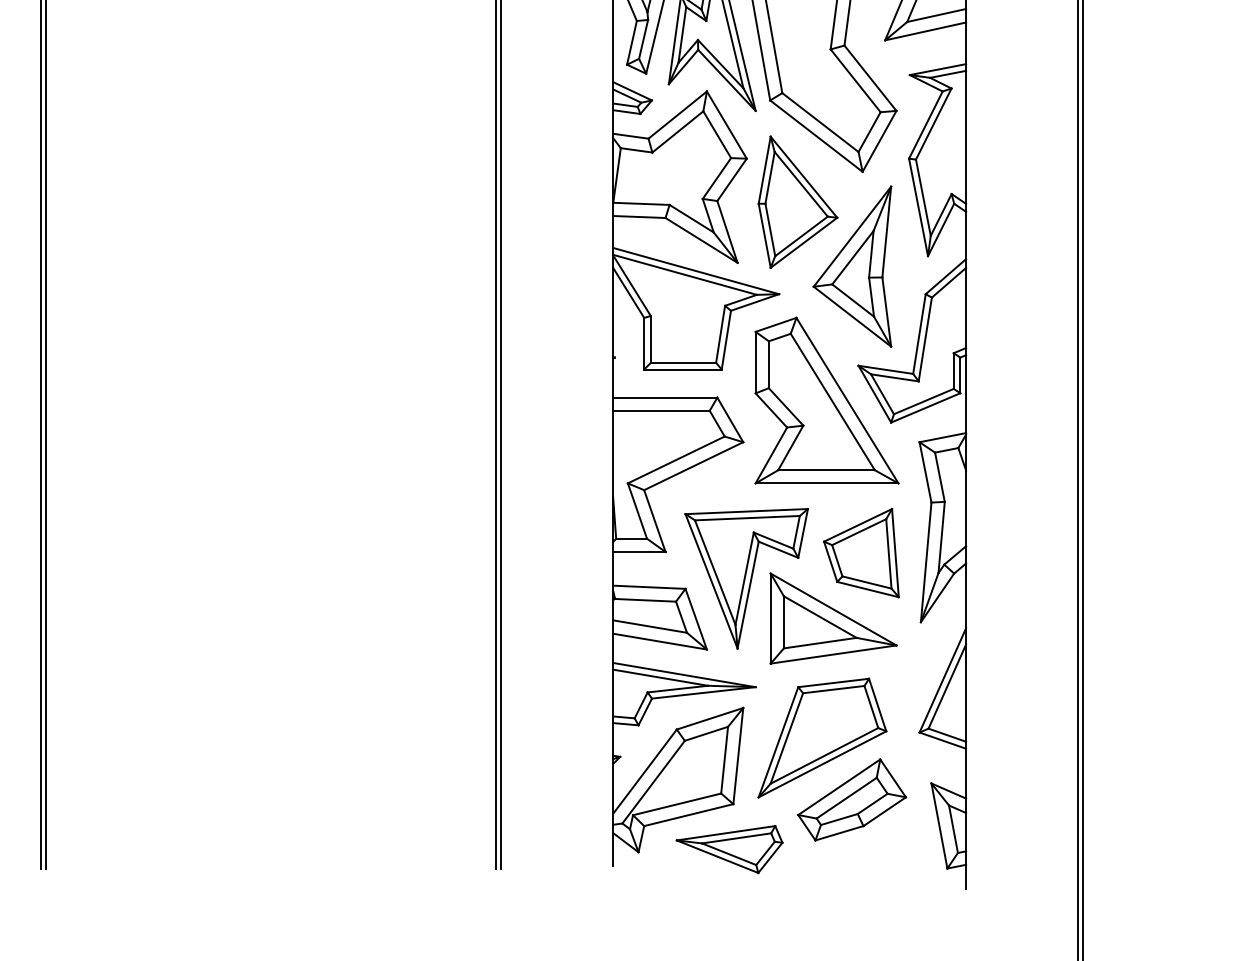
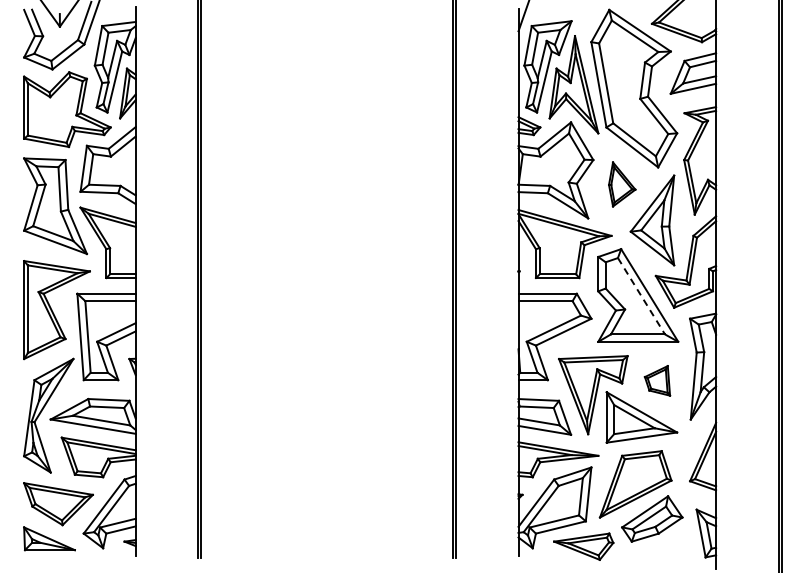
part: (798, 202) -> (622, 184), size x0.6
line: (832, 402) -> (641, 296), solid -> dashed
part: (861, 552) -> (657, 380), size x0.6

